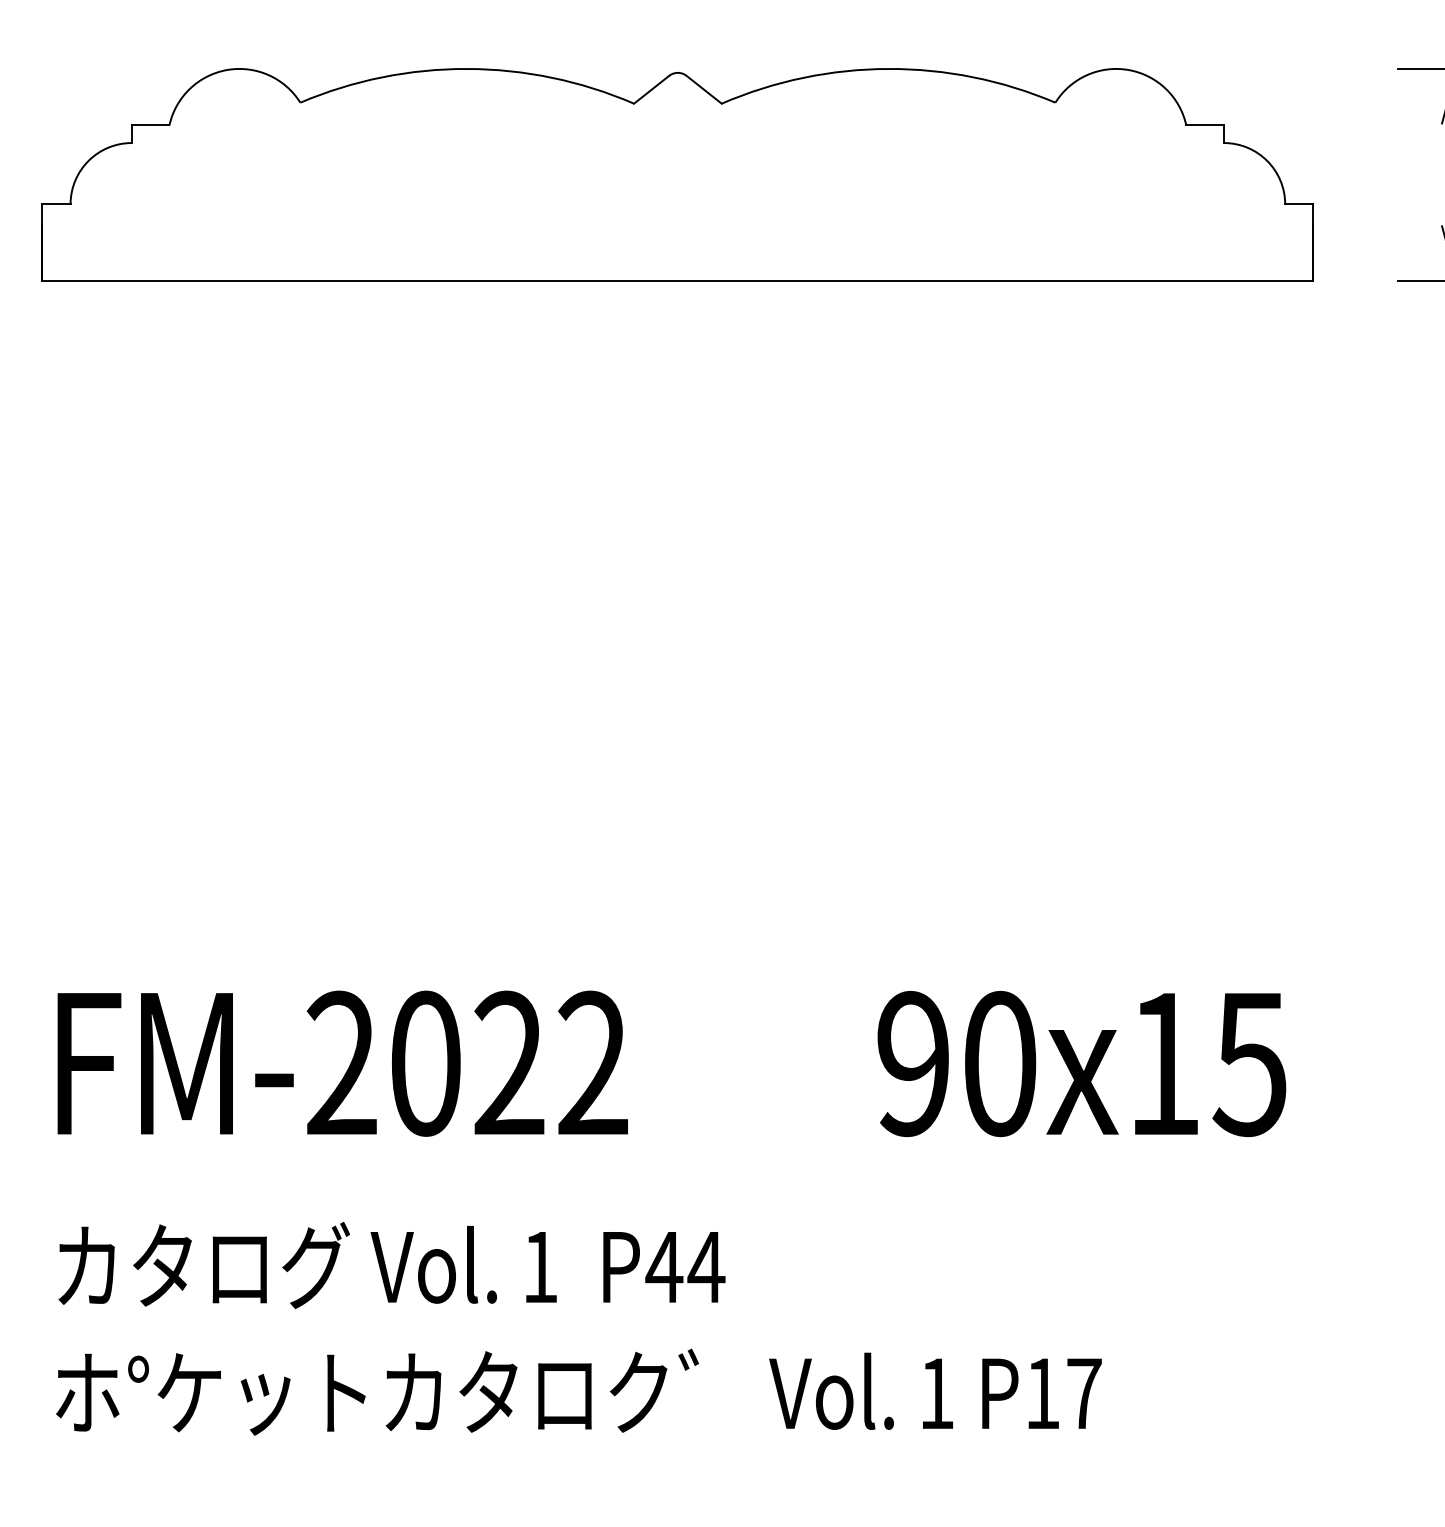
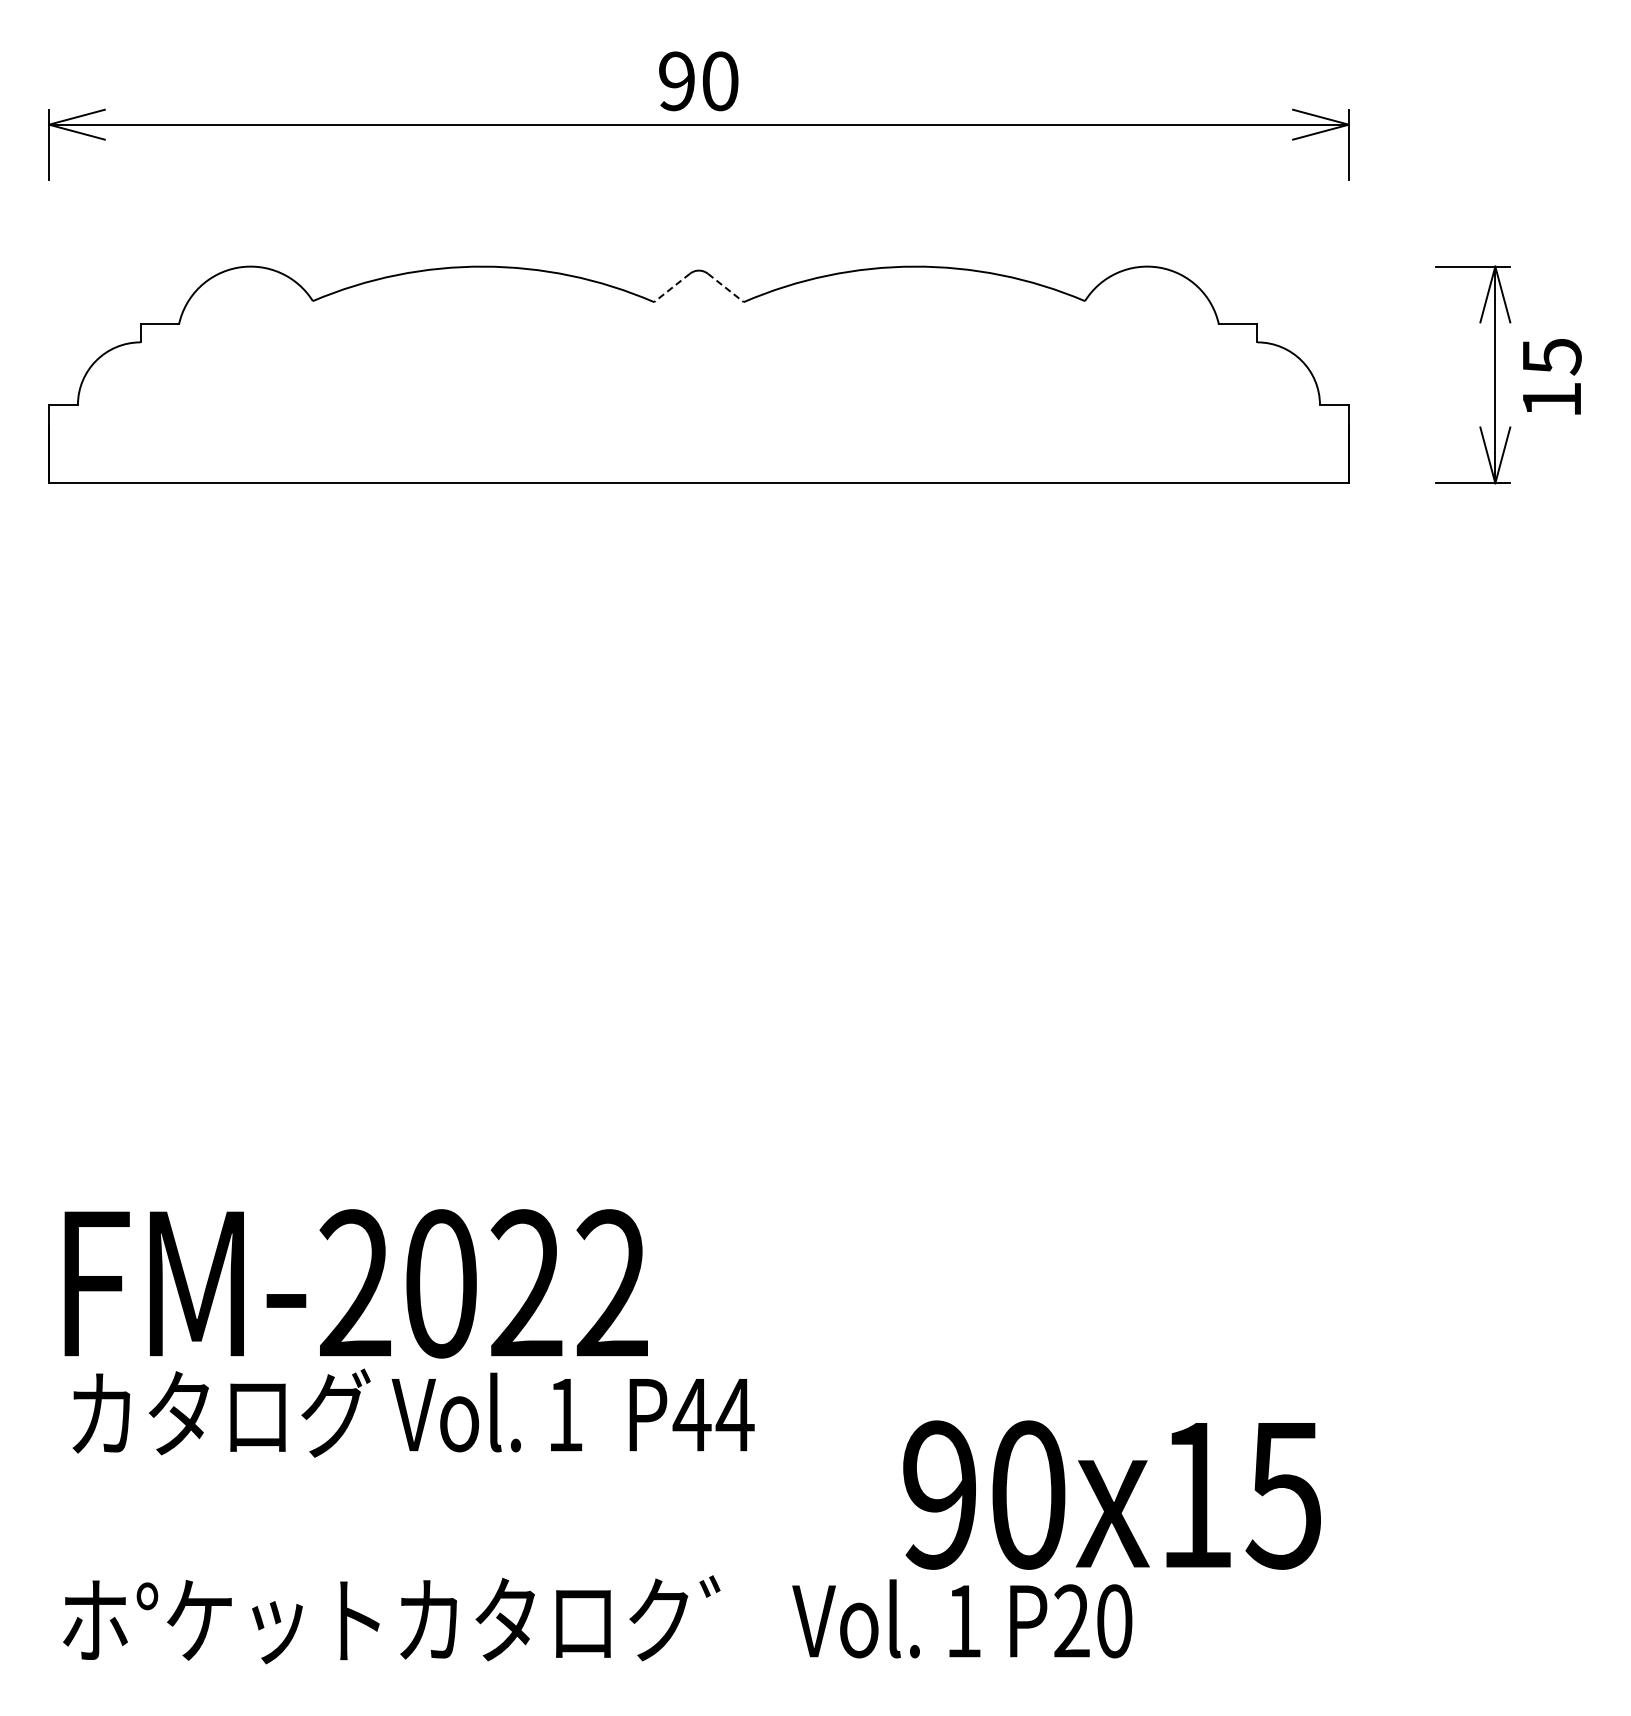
line: (652, 89) -> (672, 287), solid -> dashed
line: (703, 89) -> (725, 287), solid -> dashed
text: (1081, 1063) -> (1111, 1494), moved
text: (391, 1264) -> (413, 1412), moved
text: (1063, 1393) -> (1093, 1621), P17 -> P20

